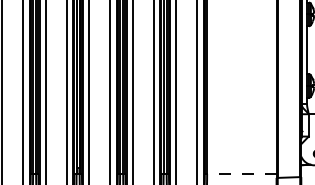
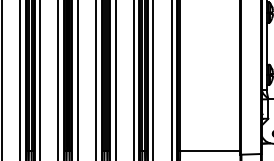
line: (240, 174) -> (209, 151), dashed -> solid

